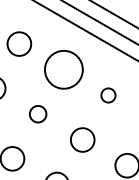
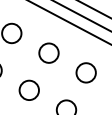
circle: (63, 69) -> (48, 52), size x0.62
circle: (108, 95) -> (86, 72), size x1.67
circle: (37, 113) -> (28, 89), size x1.43

